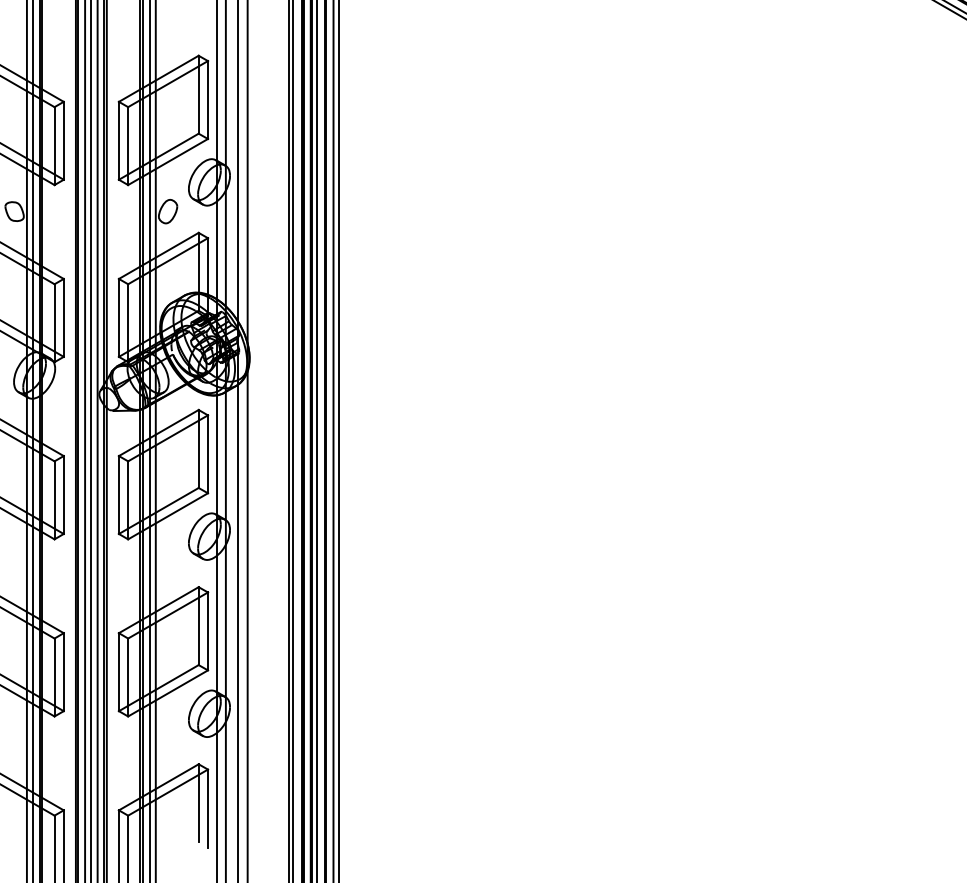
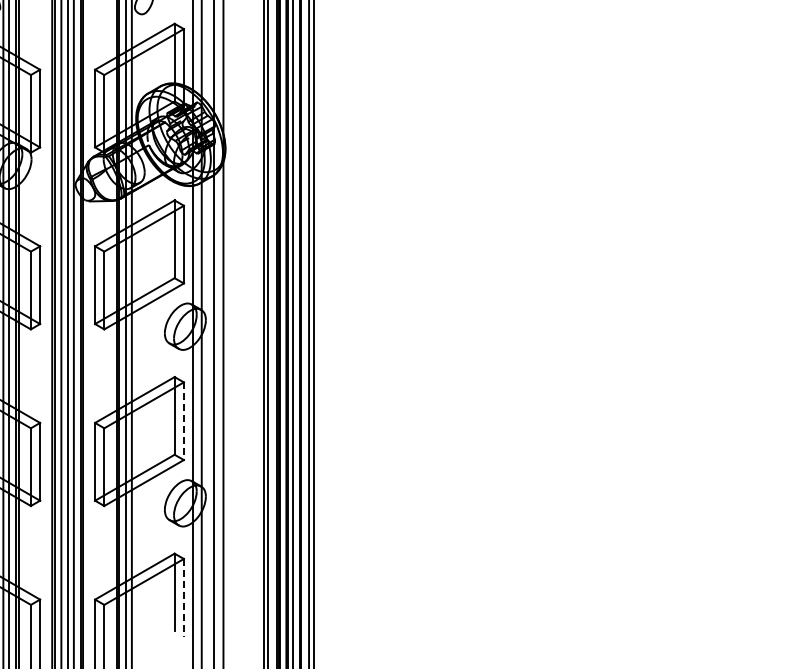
line: (207, 631) -> (183, 421), solid -> dashed
line: (207, 808) -> (183, 597), solid -> dashed

